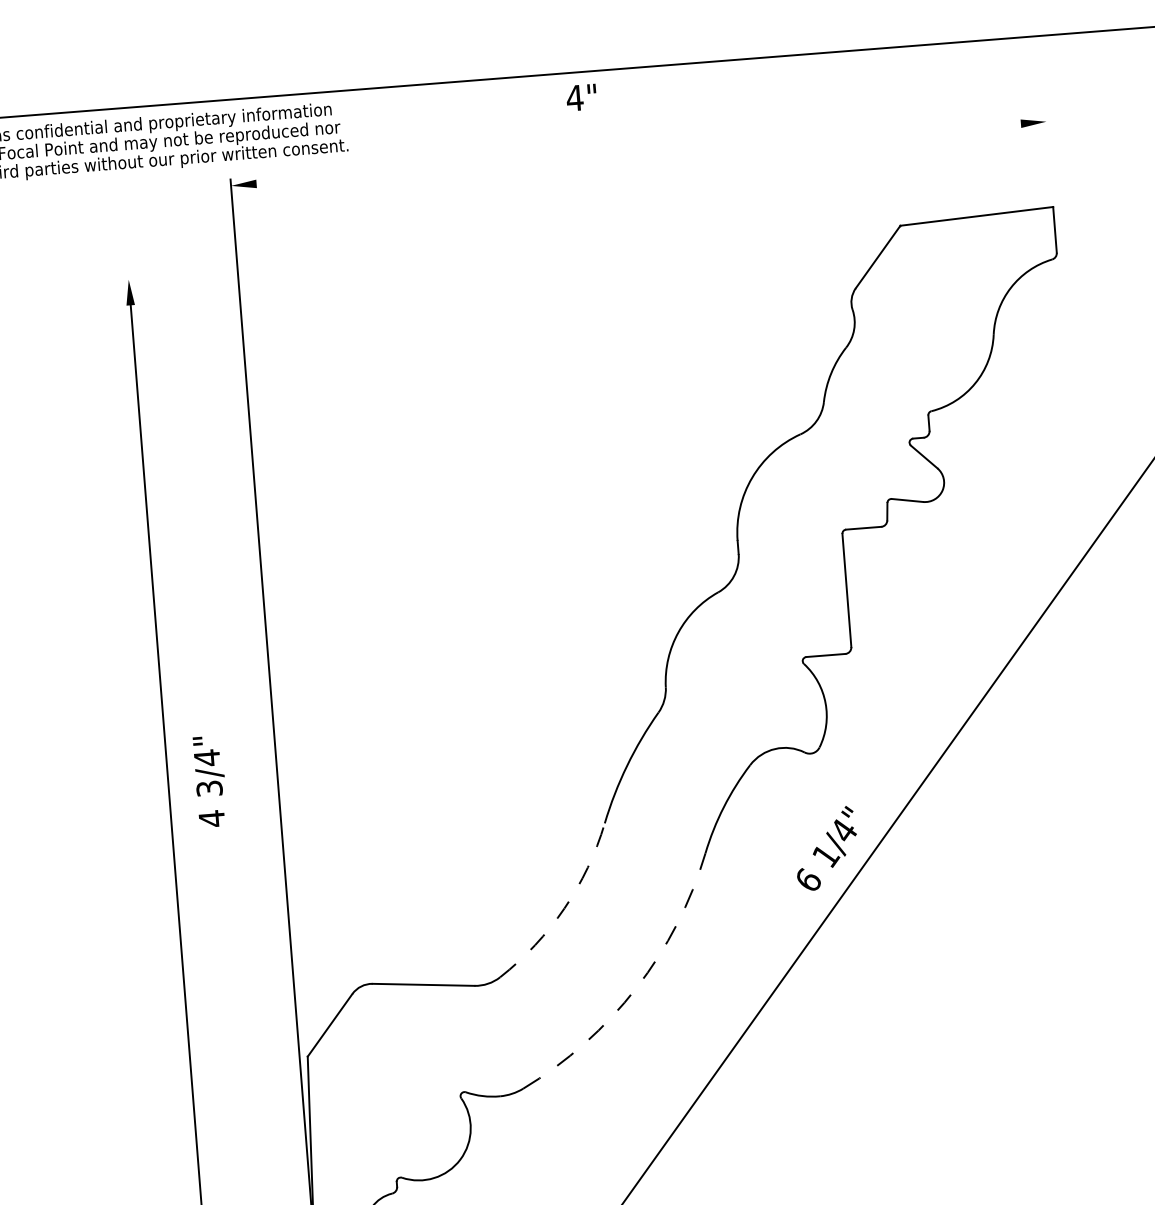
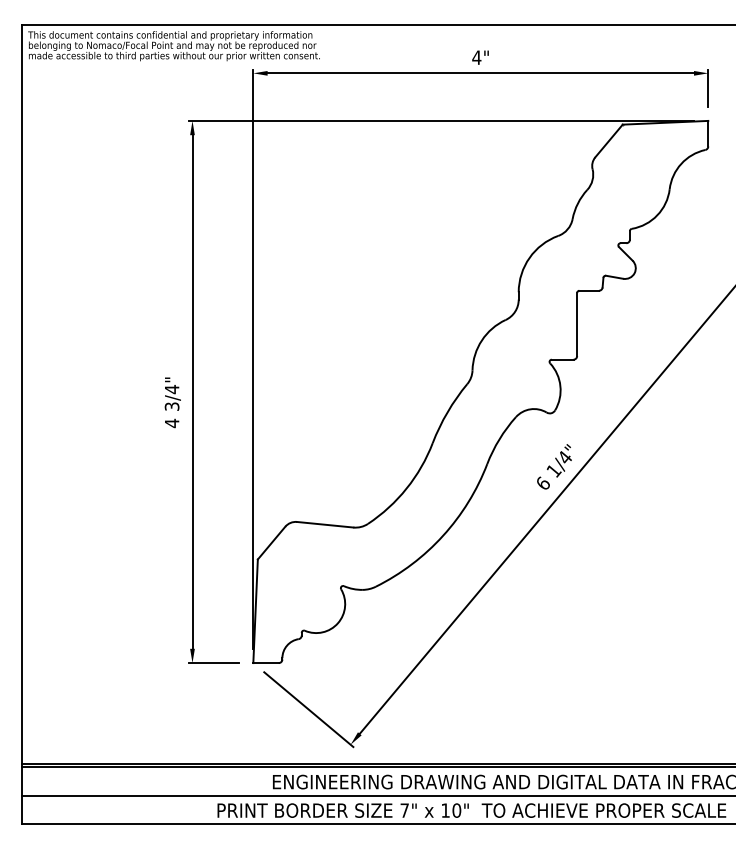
text: (581, 97) -> (480, 57), moved
line: (1048, 147) -> (708, 87), added
line: (638, 154) -> (480, 73), added
line: (574, 243) -> (441, 120), added
text: (209, 781) -> (172, 402), moved
arc: (564, 908) -> (406, 488), dashed -> solid
arc: (637, 987) -> (443, 535), dashed -> solid

